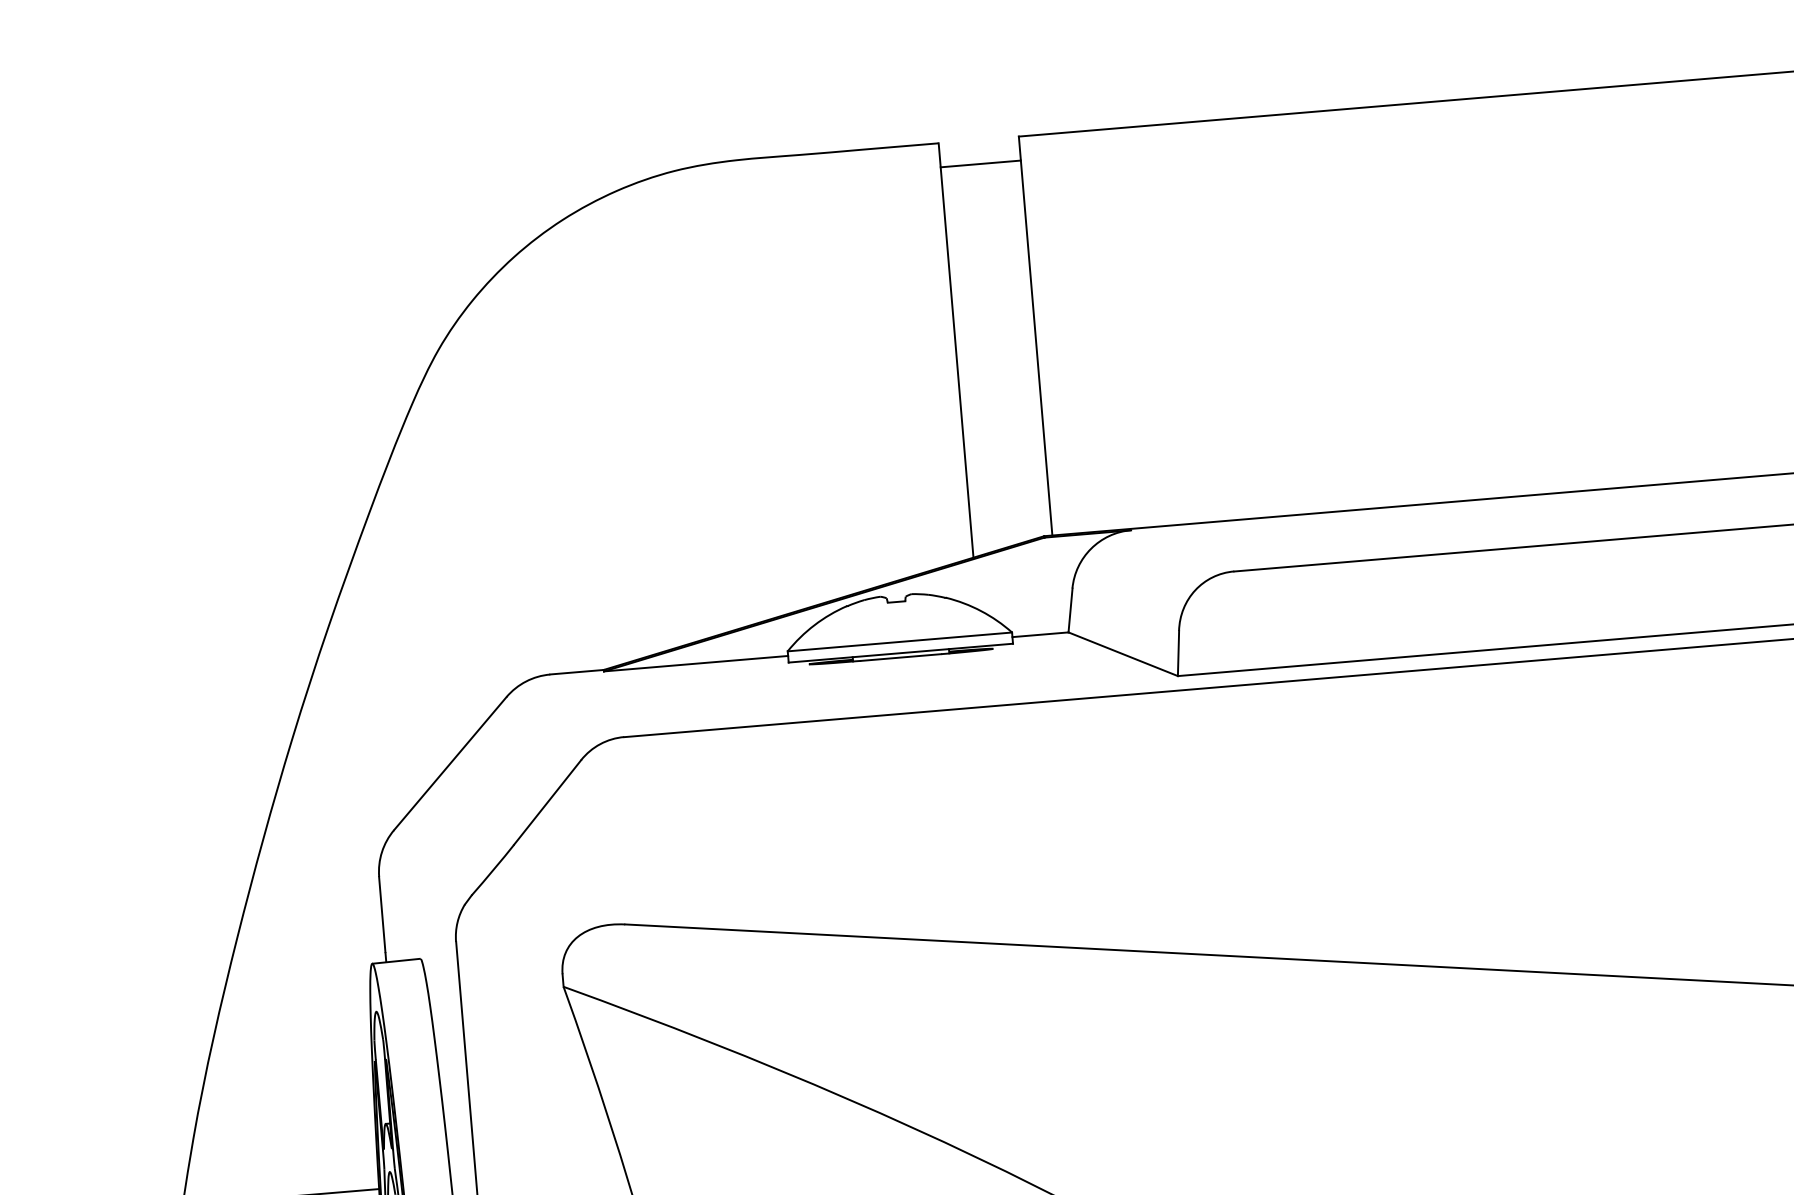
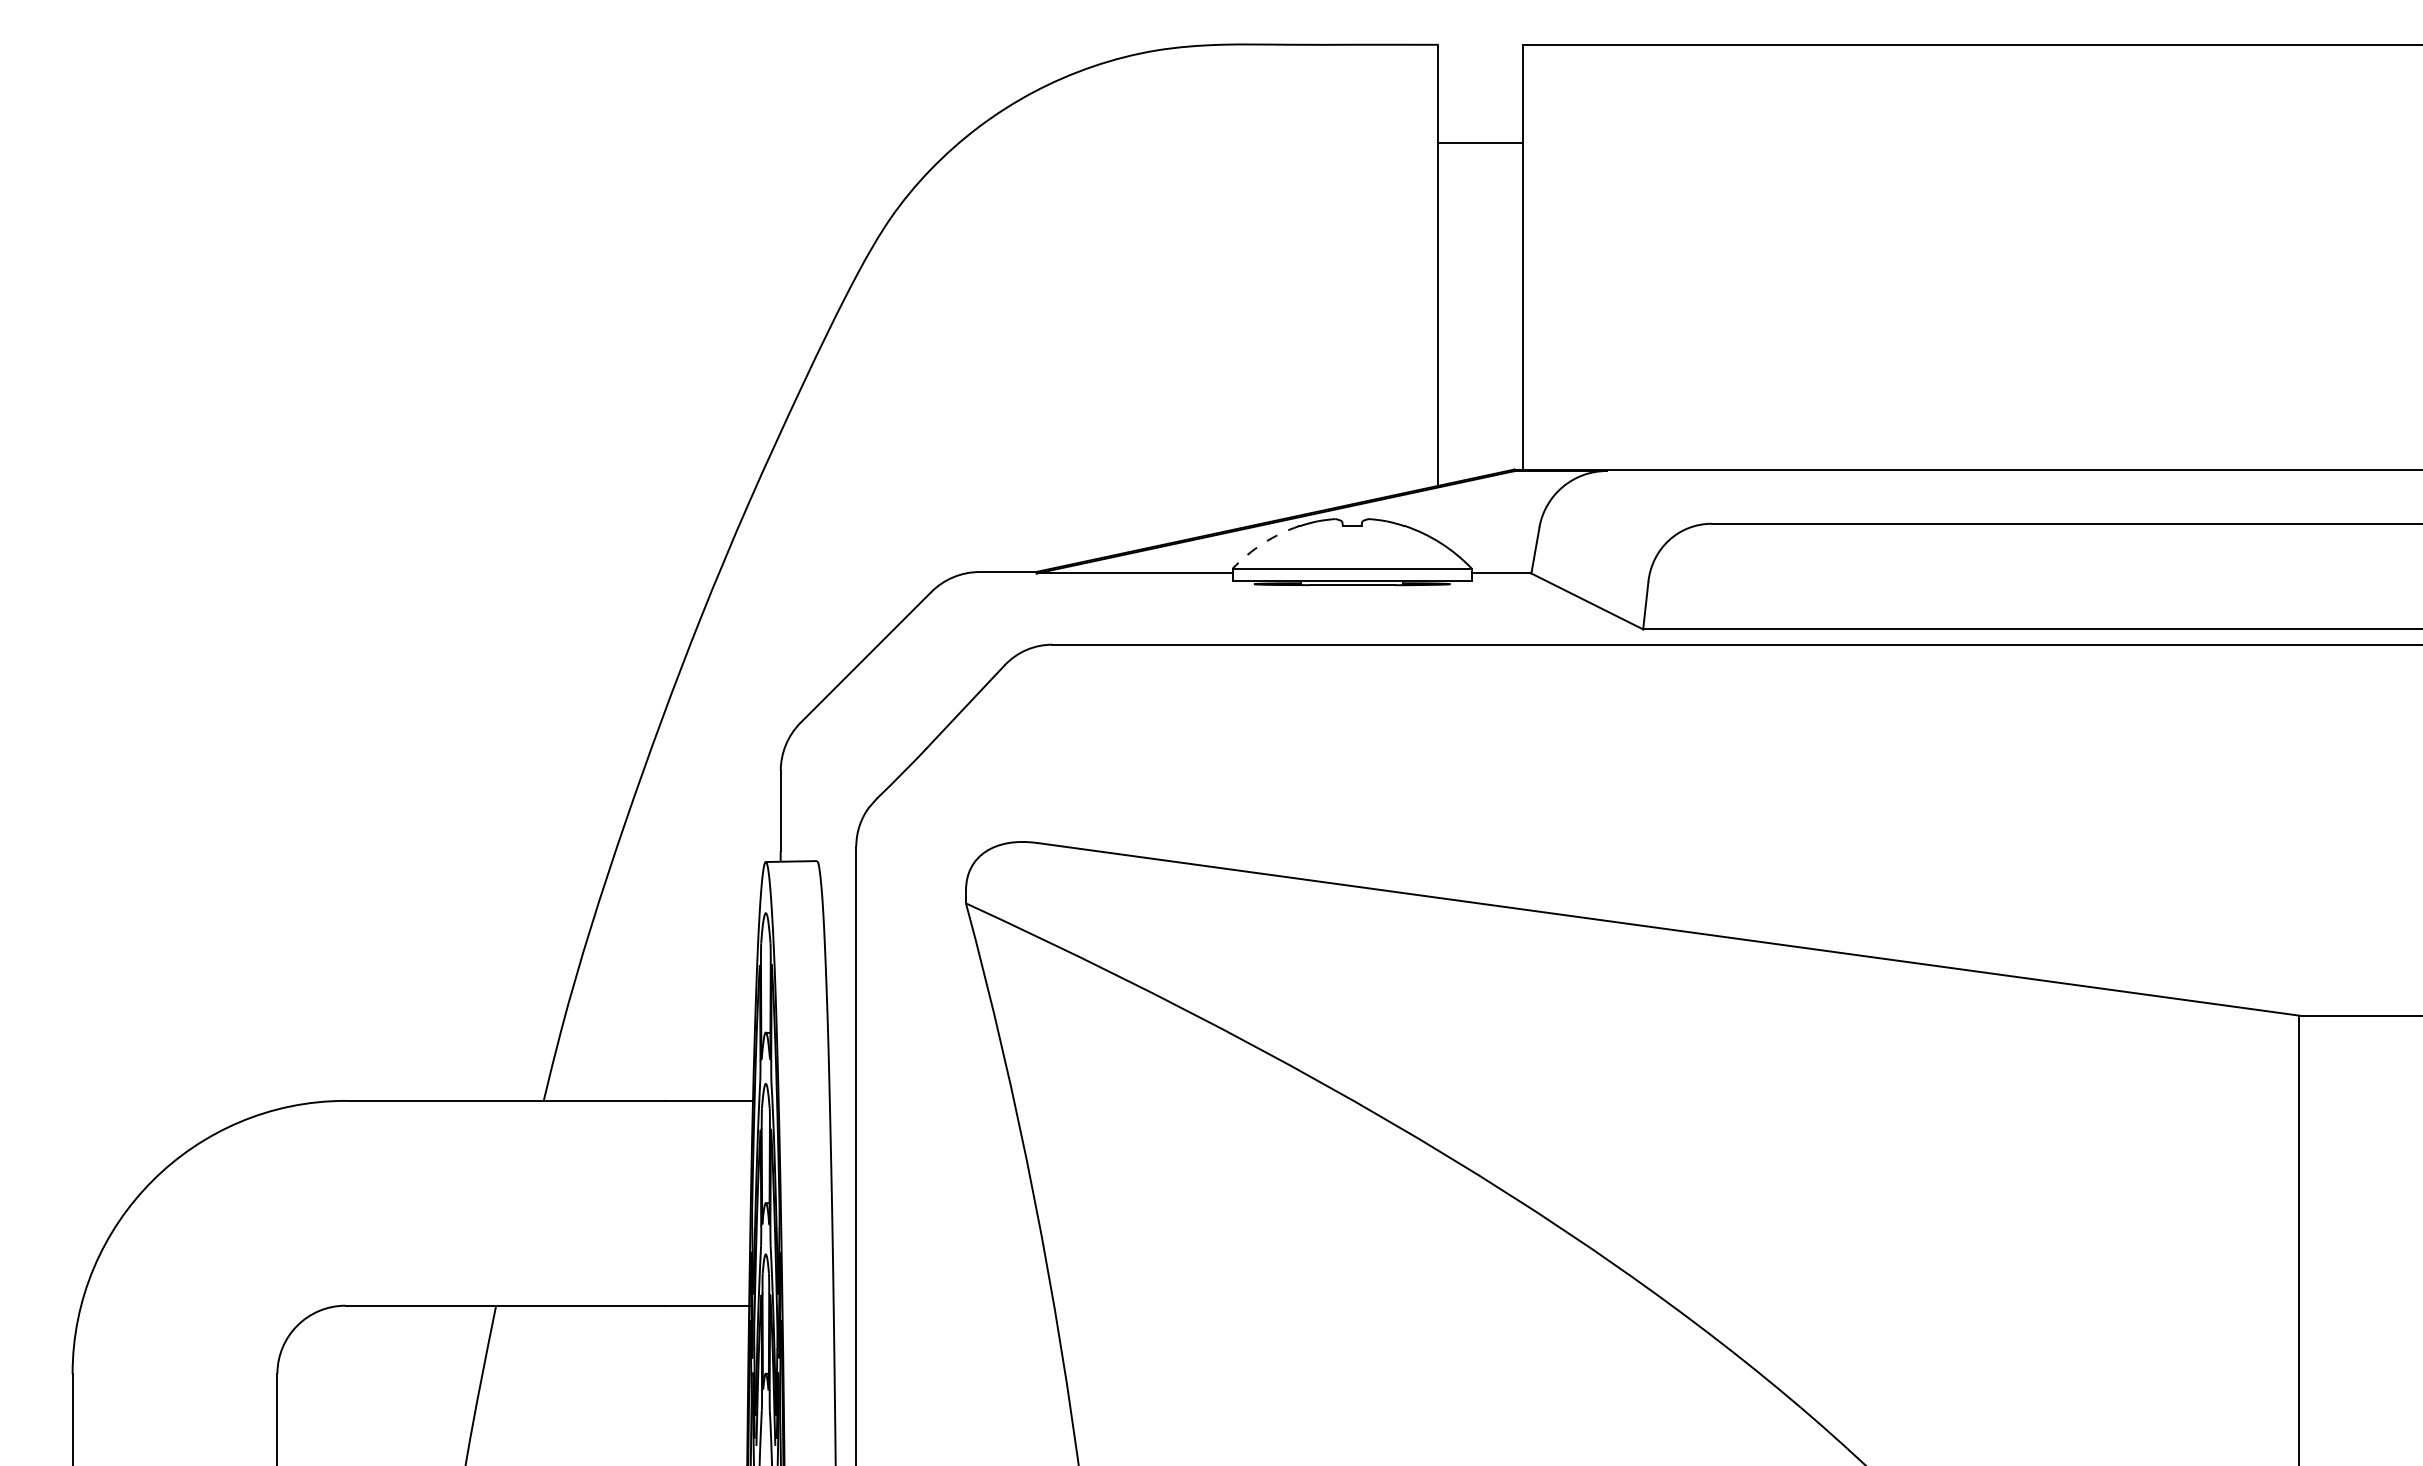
line: (980, 164) -> (1479, 143), moved
arc: (814, 625) -> (1263, 543), solid -> dashed

